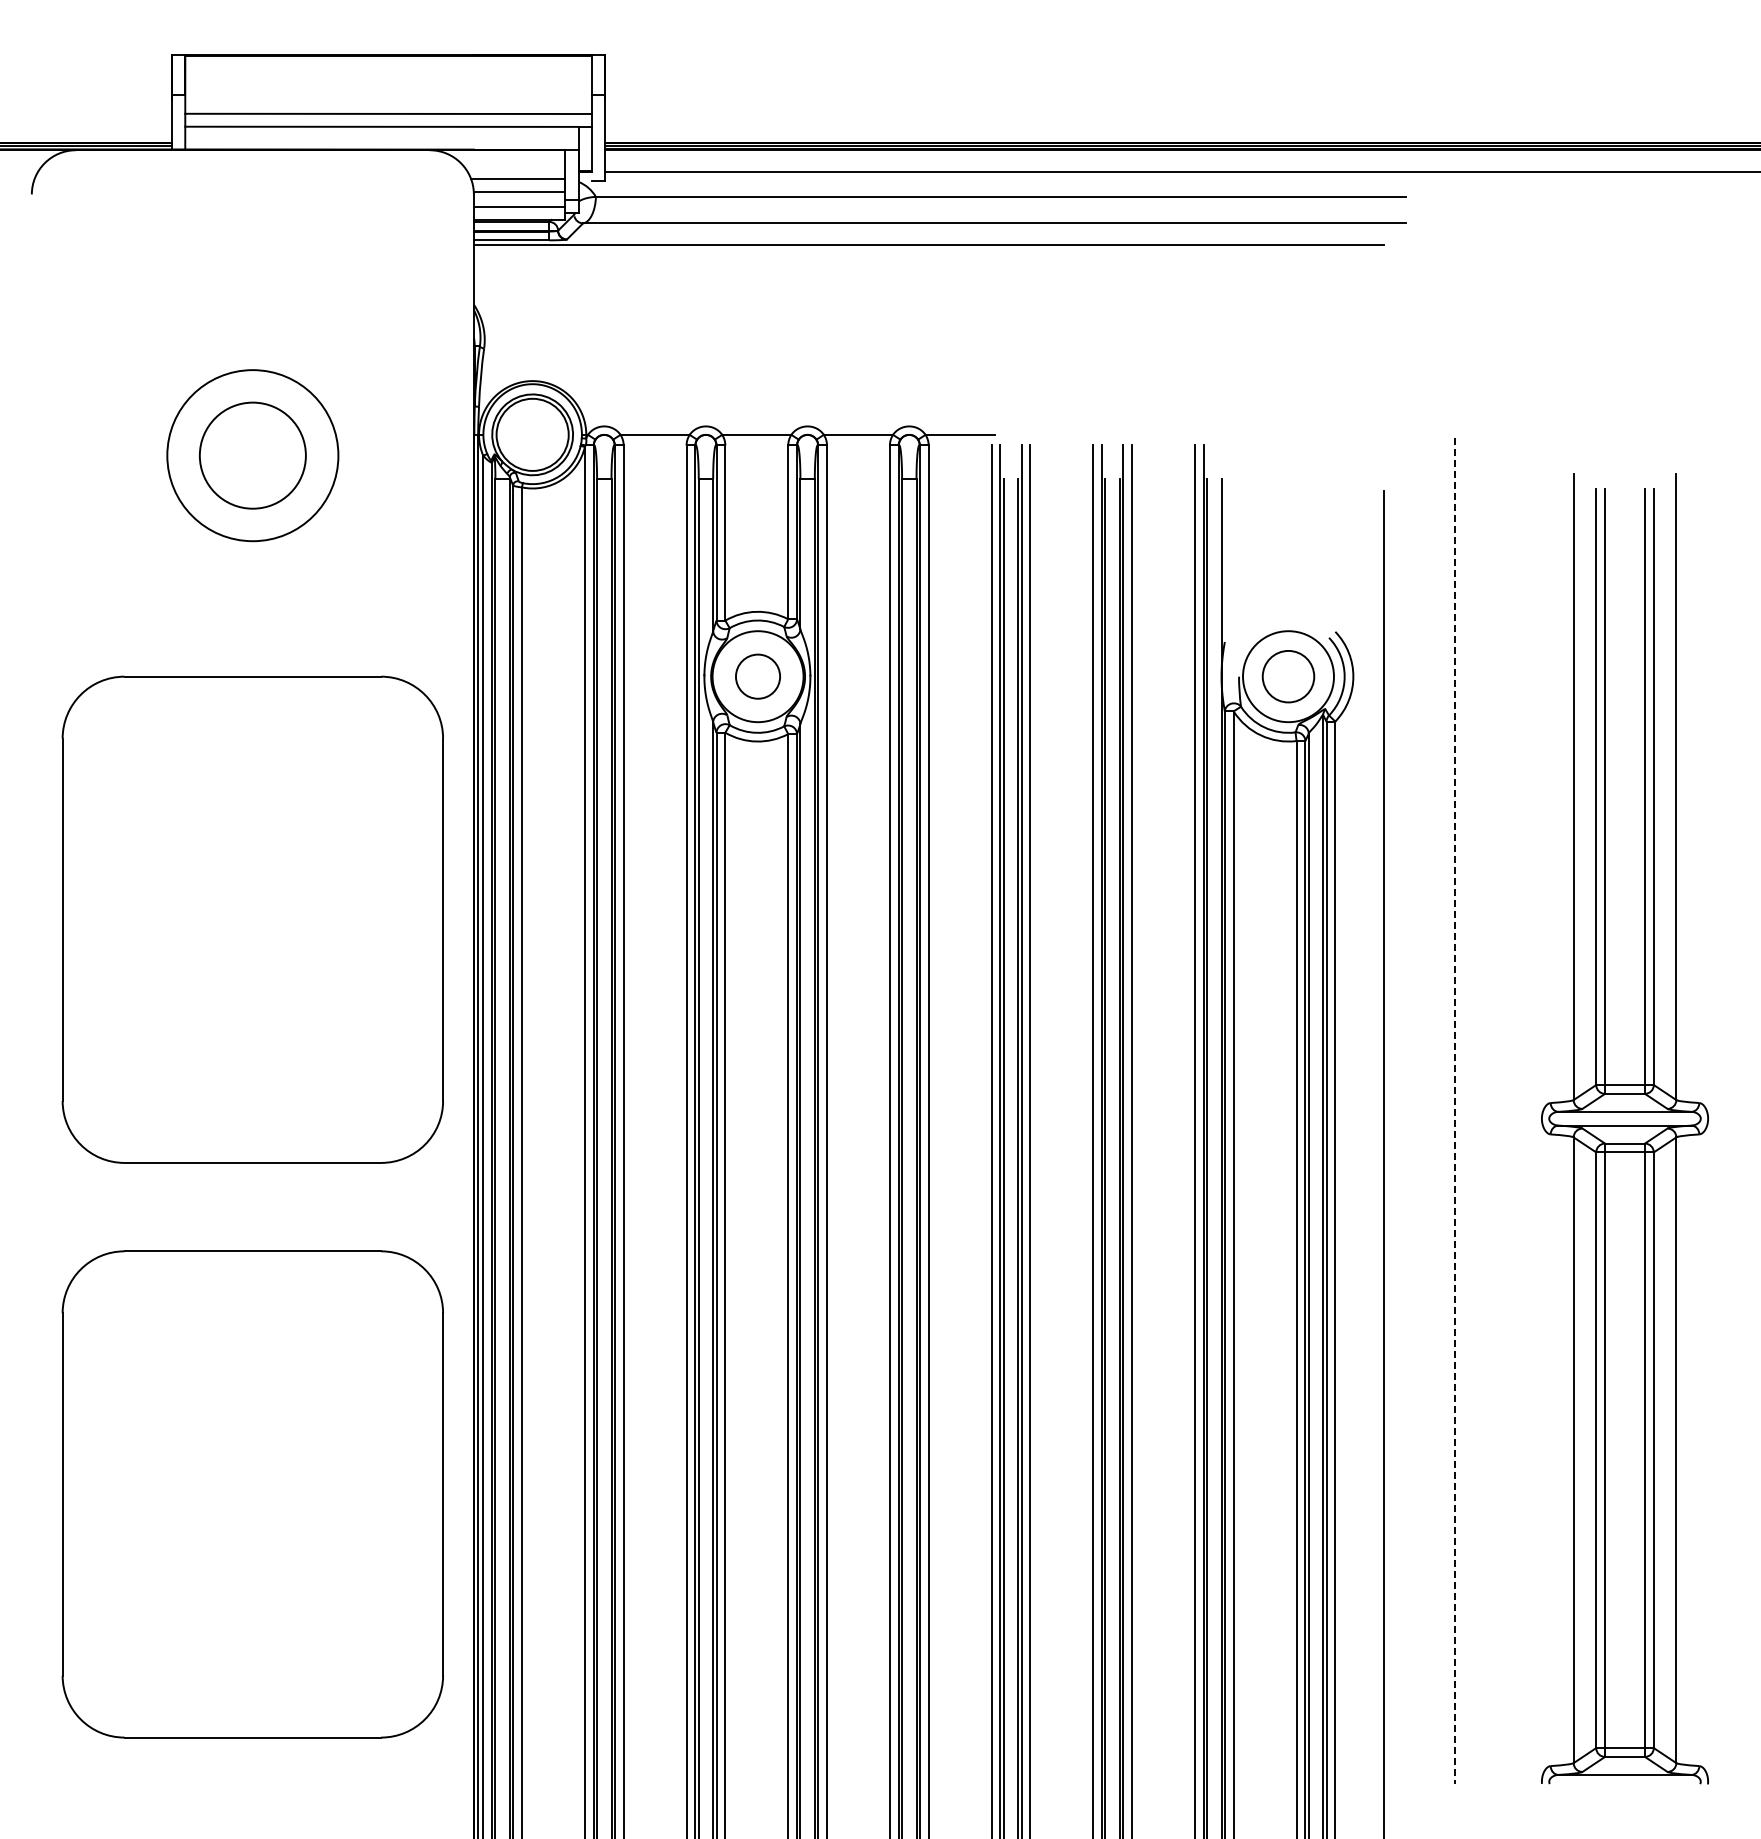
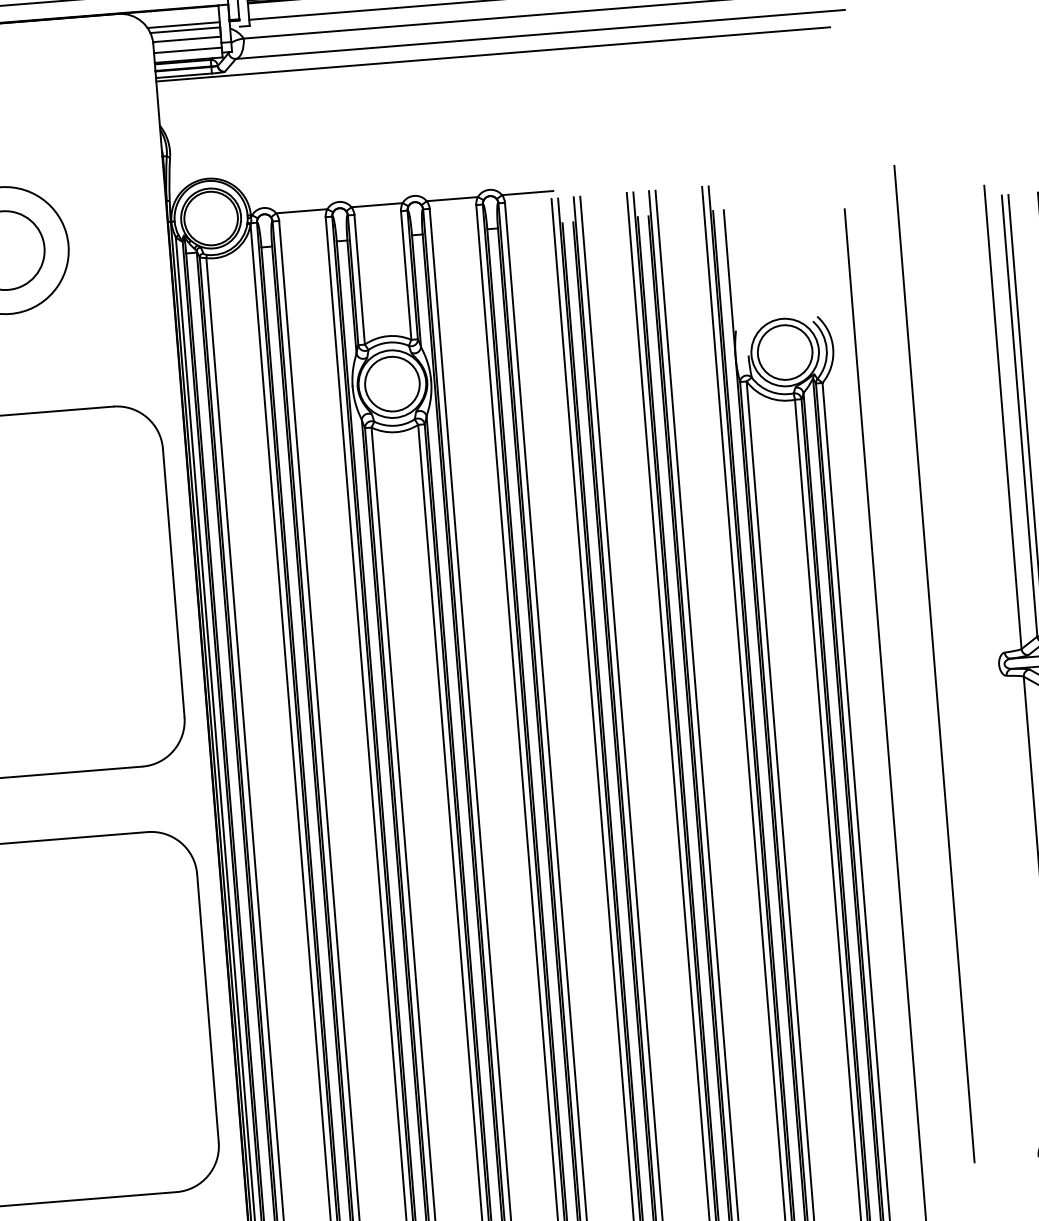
line: (516, 172) -> (183, 25), added
circle: (757, 676) -> (392, 384), size x1.67
circle: (1288, 676) -> (785, 352), size x1.43
line: (1455, 1110) -> (934, 663), dashed -> solid

